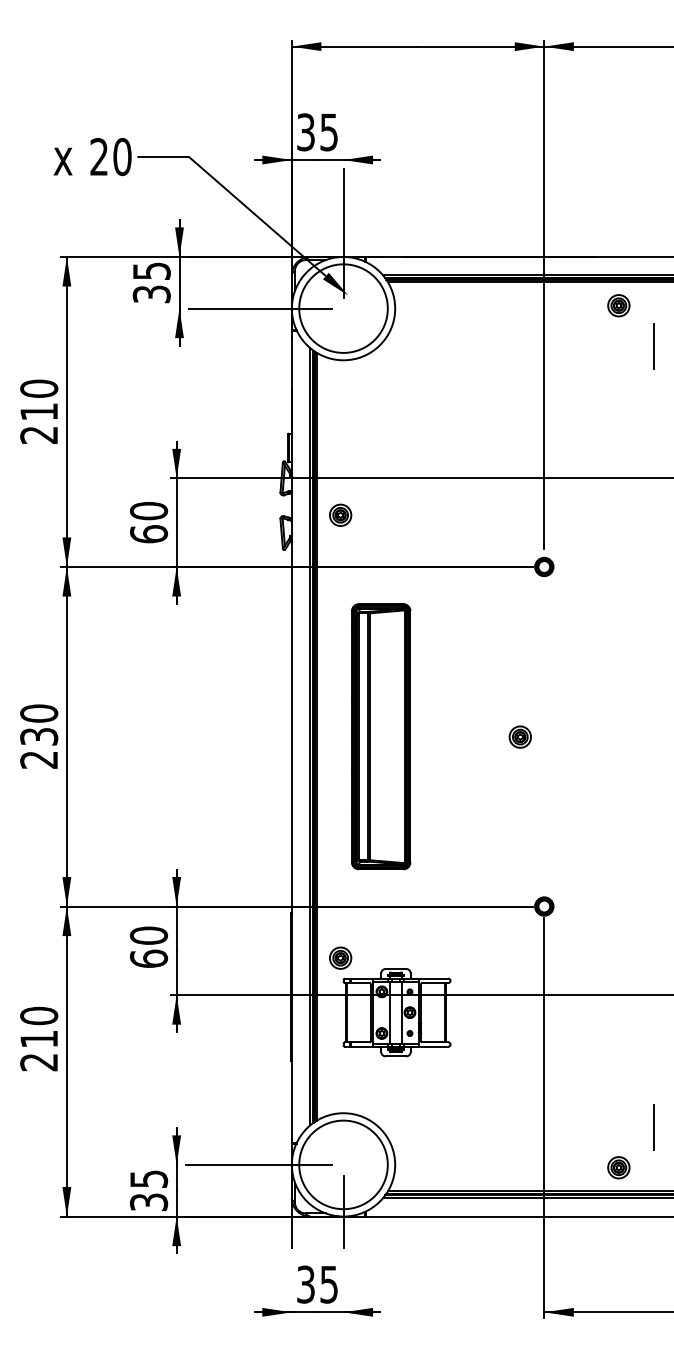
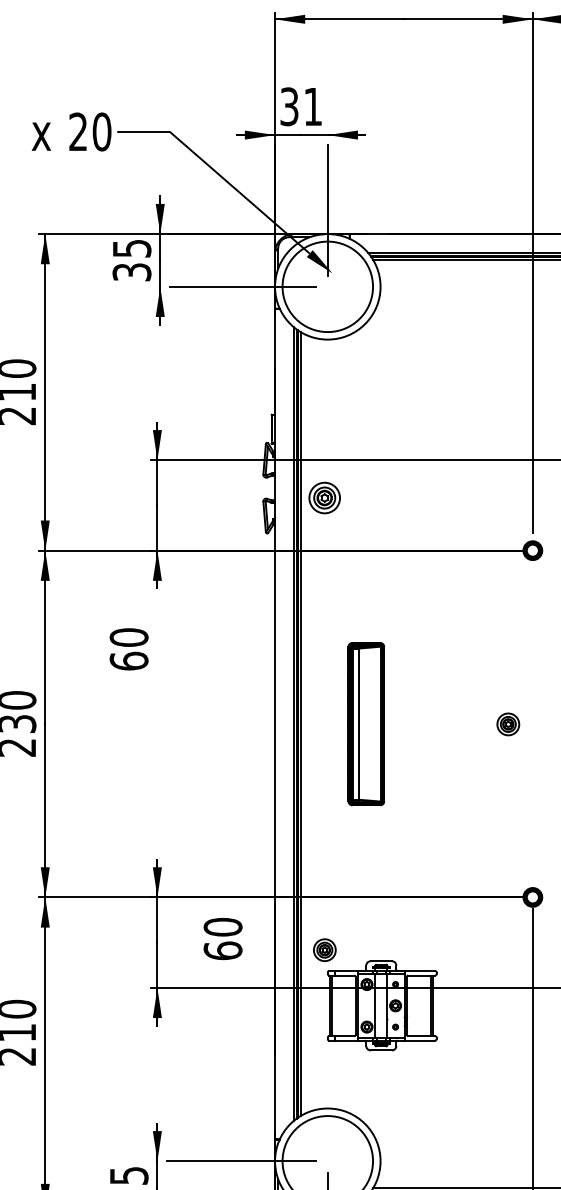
text: (328, 132) -> (312, 106), 35 -> 31
part: (340, 514) -> (324, 497), size x1.4
text: (149, 522) -> (129, 649), moved
part: (381, 736) -> (366, 723), size x0.6
text: (149, 946) -> (223, 938), moved

